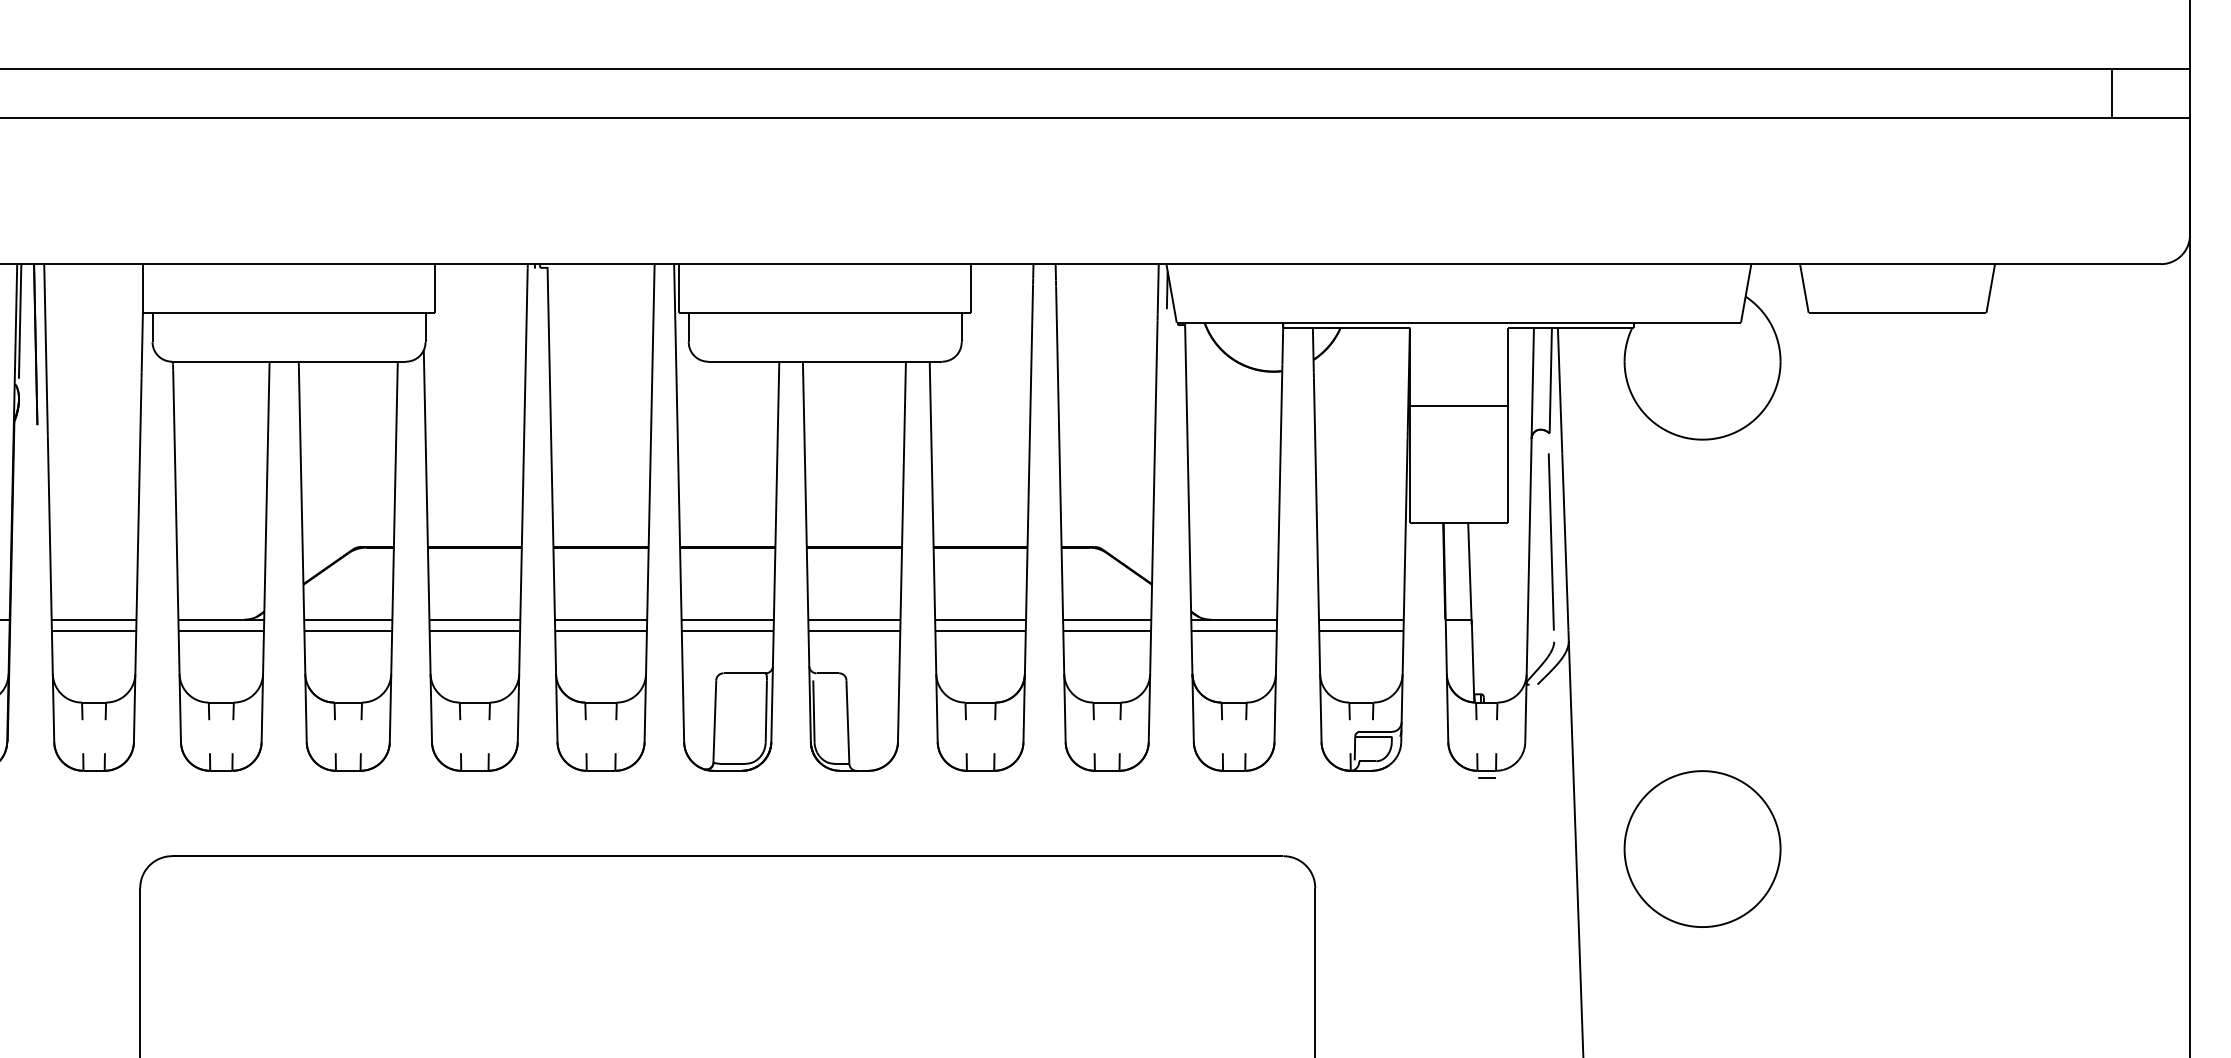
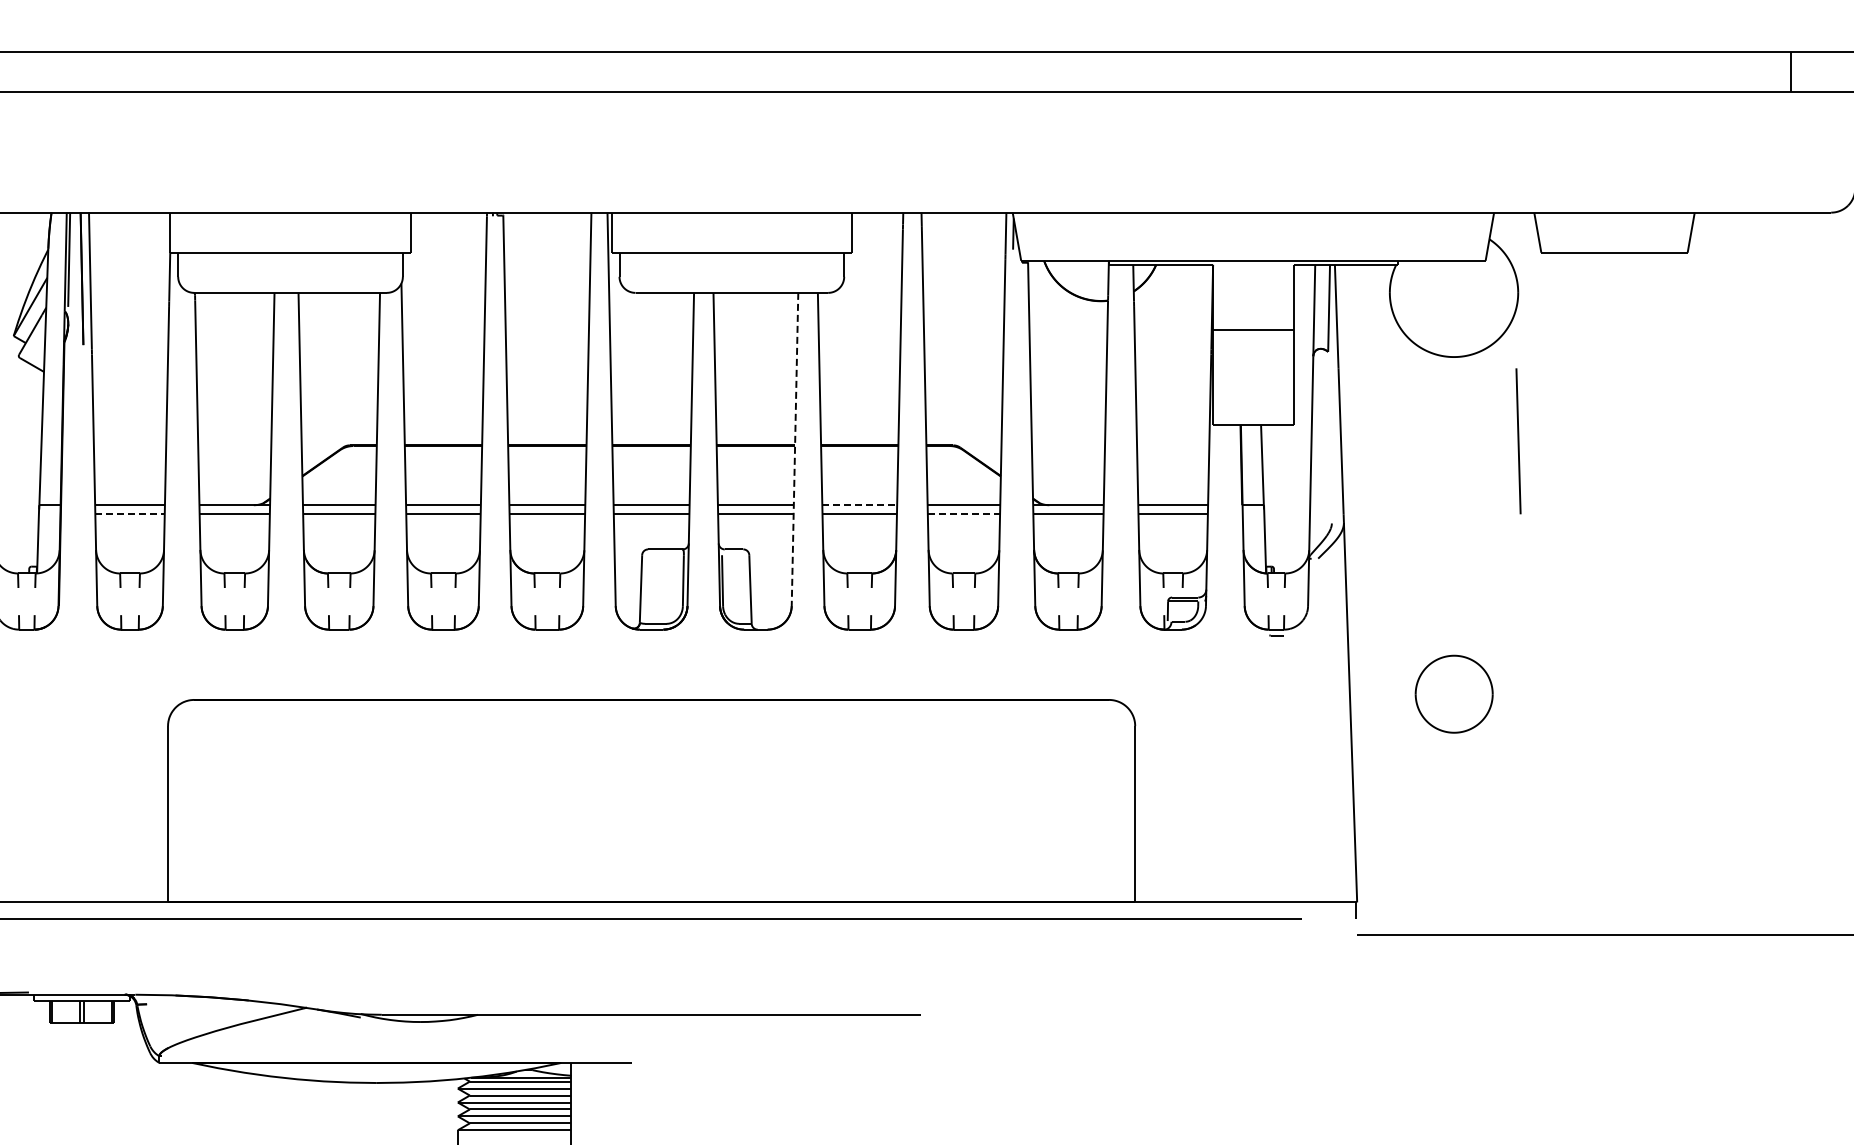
line: (1551, 542) -> (1518, 441), moved
line: (902, 551) -> (795, 449), solid -> dashed
line: (981, 619) -> (860, 505), solid -> dashed
line: (94, 630) -> (130, 514), solid -> dashed
line: (1107, 630) -> (964, 514), solid -> dashed
part: (1703, 849) -> (1454, 694), size x0.6

